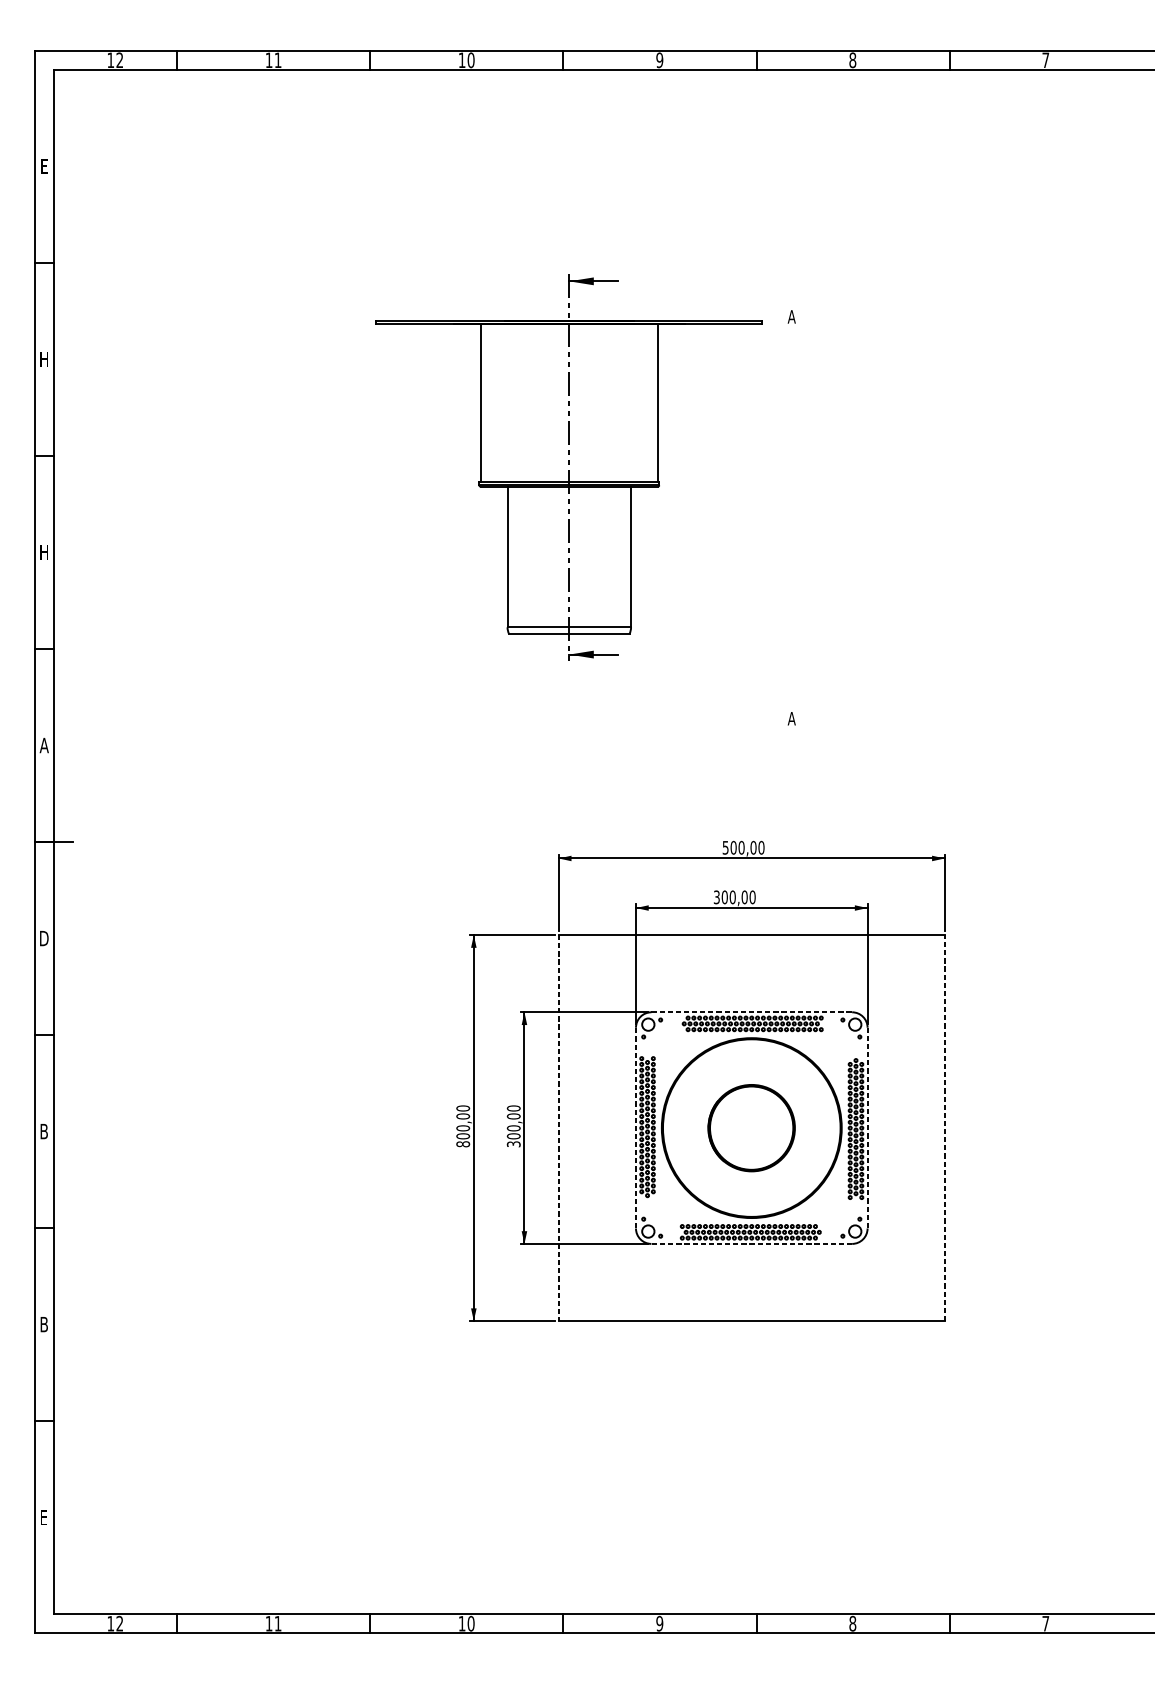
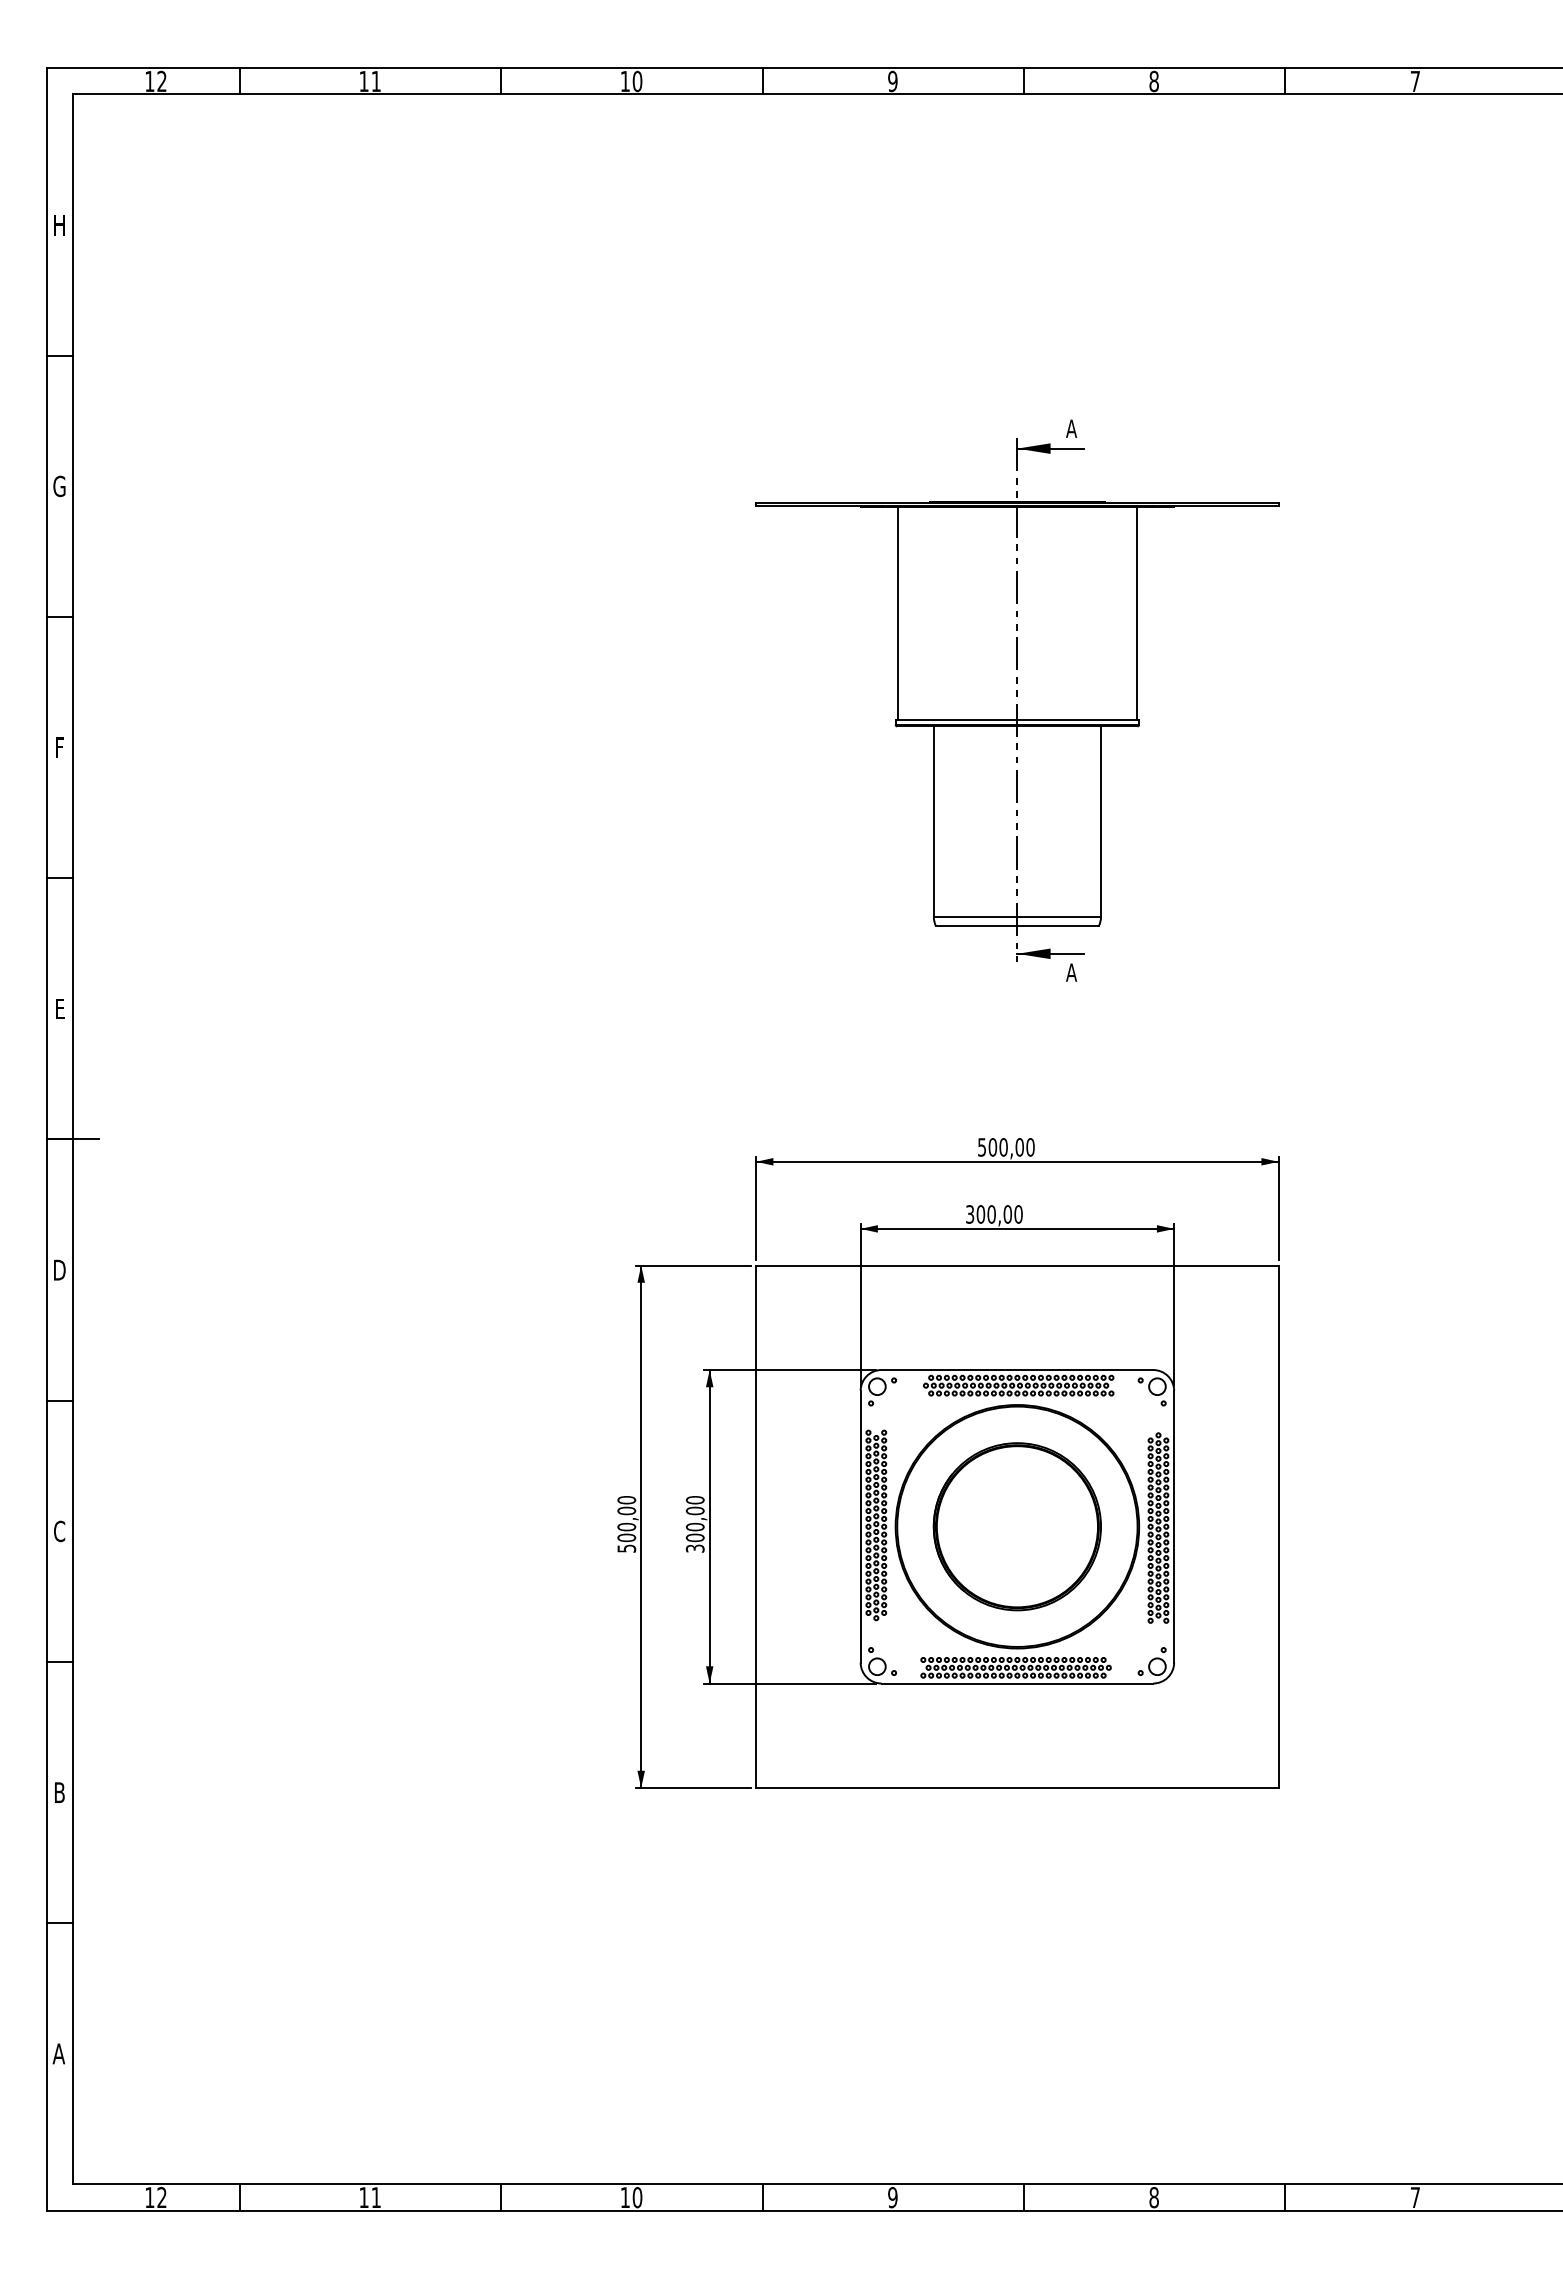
text: (44, 166) -> (59, 225), E -> H
text: (44, 359) -> (59, 486), H -> G
part: (569, 466) -> (1017, 699), moved
text: (44, 552) -> (59, 747), H -> F
text: (44, 745) -> (59, 1008), A -> E
line: (751, 1012) -> (1017, 1370), dashed -> solid
line: (635, 1127) -> (860, 1526), dashed -> solid
part: (751, 1127) -> (1016, 1526), size x1.43
line: (867, 1127) -> (1174, 1526), dashed -> solid
line: (944, 1127) -> (1278, 1526), dashed -> solid
line: (559, 1128) -> (756, 1527), dashed -> solid
text: (44, 1131) -> (59, 1531), B -> C
text: (462, 1144) -> (626, 1548), 800,00 -> 500,00
line: (751, 1243) -> (1017, 1683), dashed -> solid
text: (43, 1517) -> (58, 2053), E -> A

